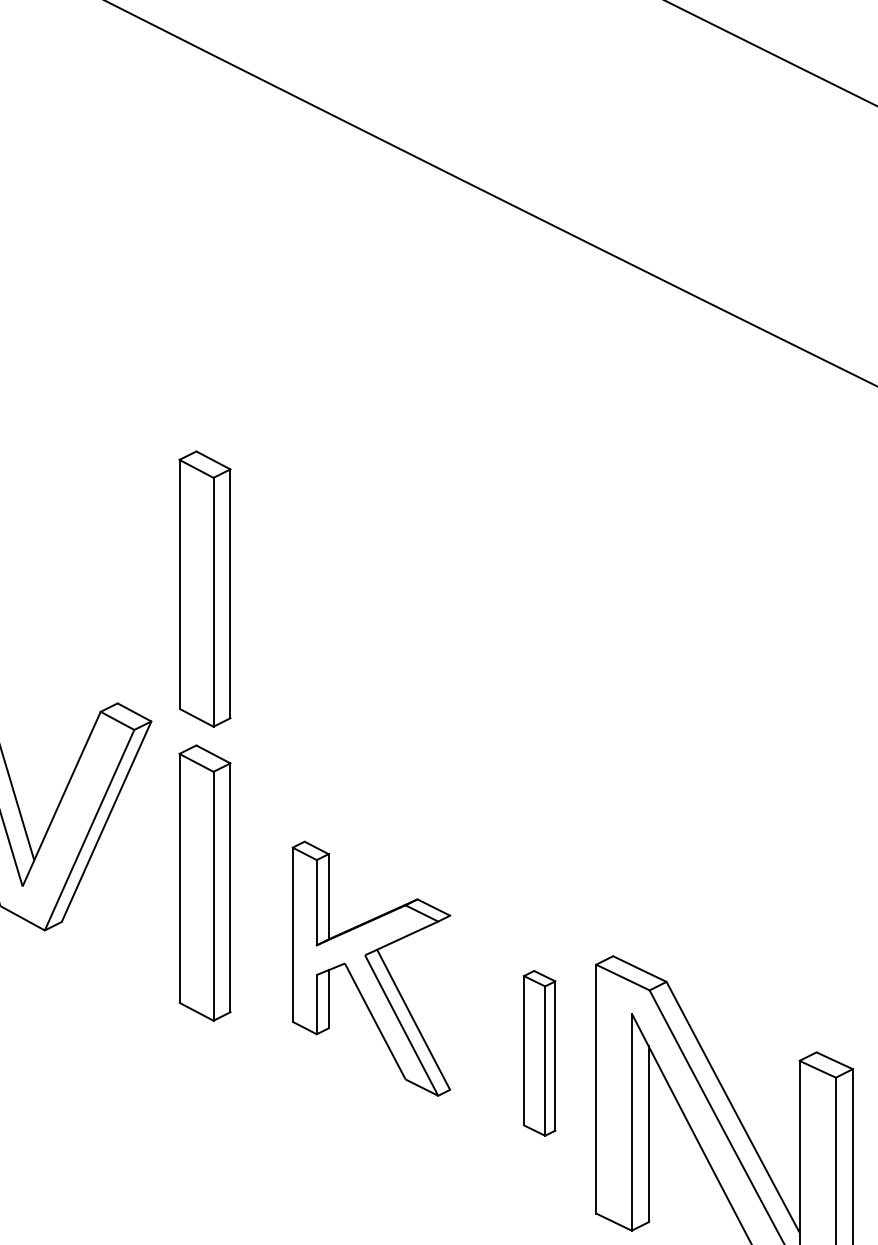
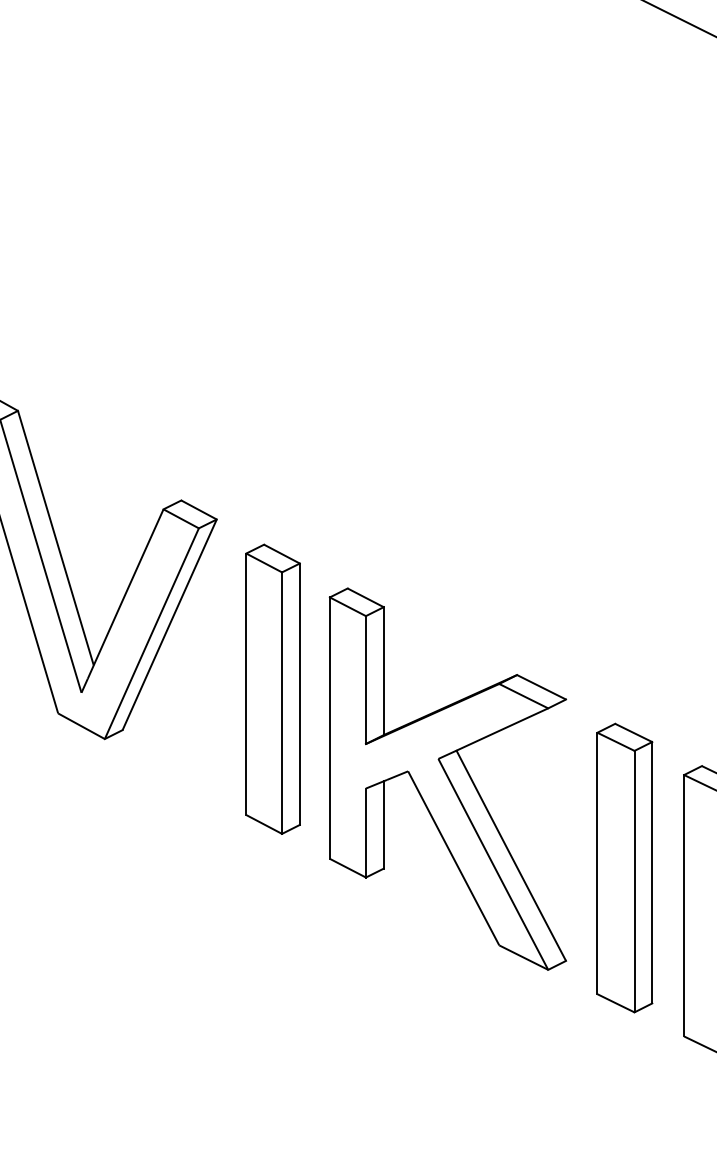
part: (204, 588) -> (272, 379), removed
part: (371, 968) -> (448, 779), size x1.43
part: (539, 1053) -> (624, 868), size x1.67

